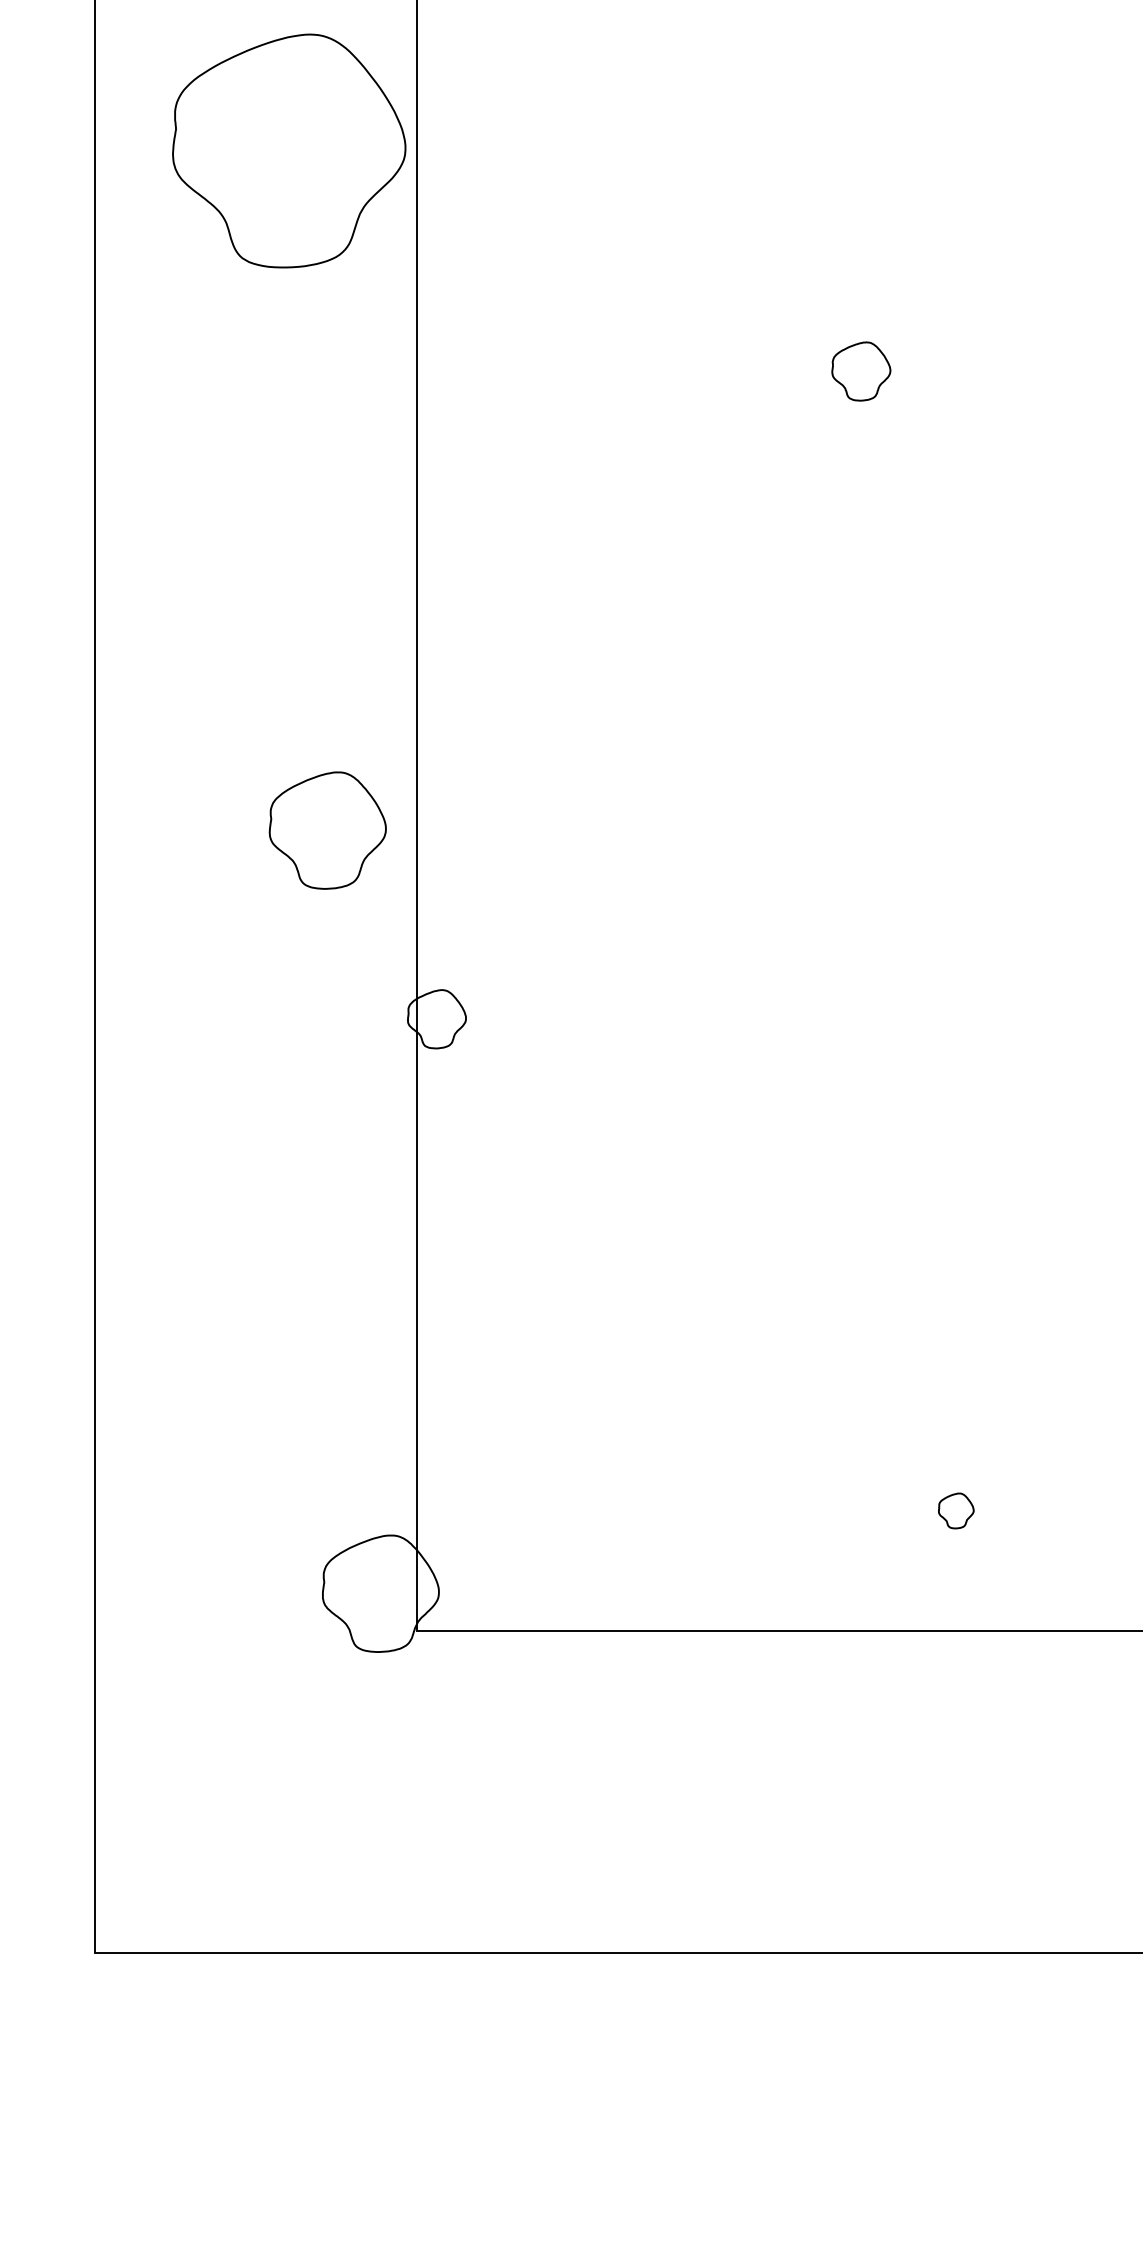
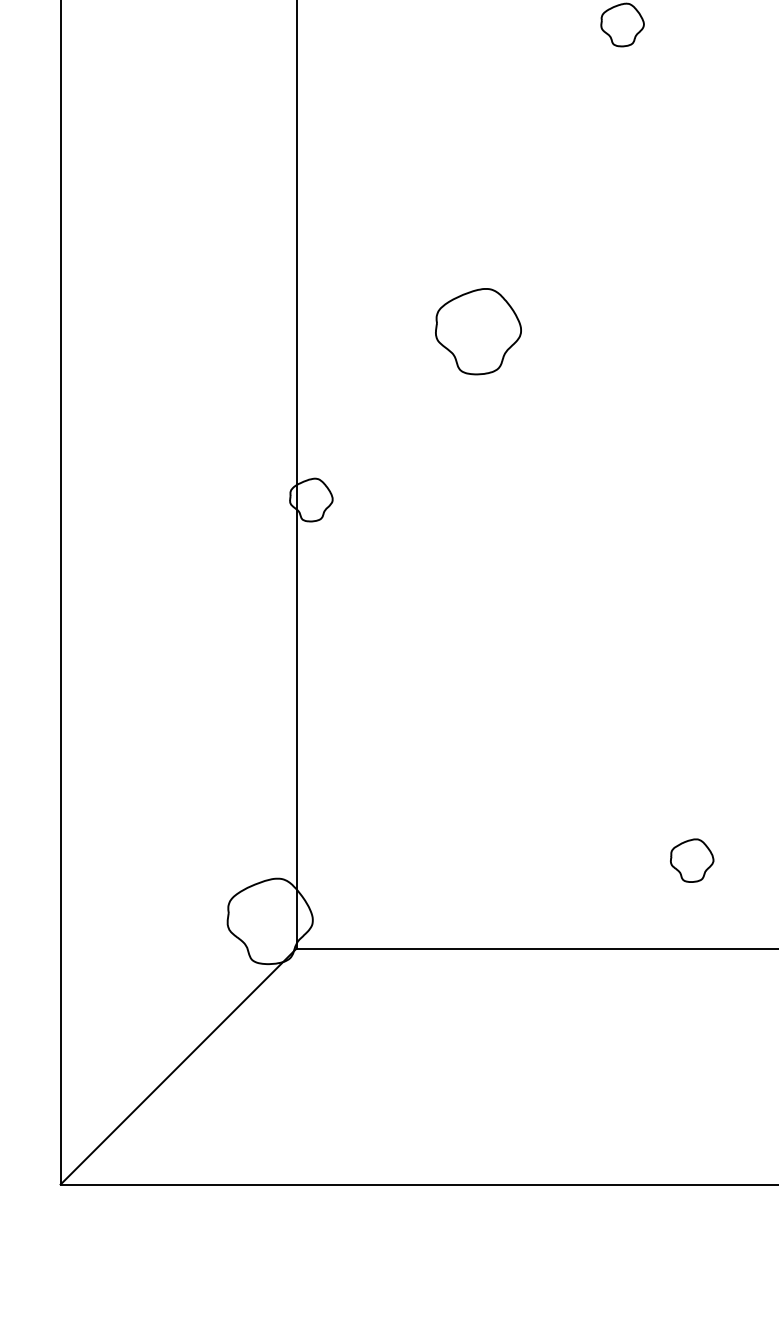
part: (327, 830) -> (478, 331), moved
part: (956, 1510) -> (692, 860), size x1.67
line: (255, 1791) -> (178, 1066), added

